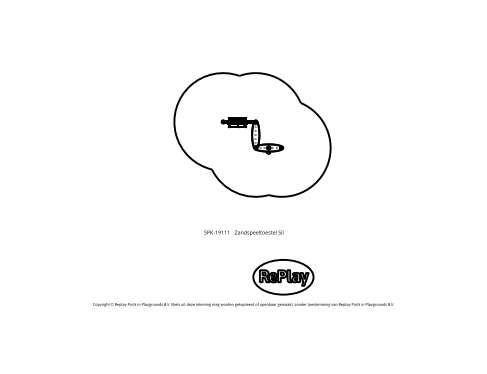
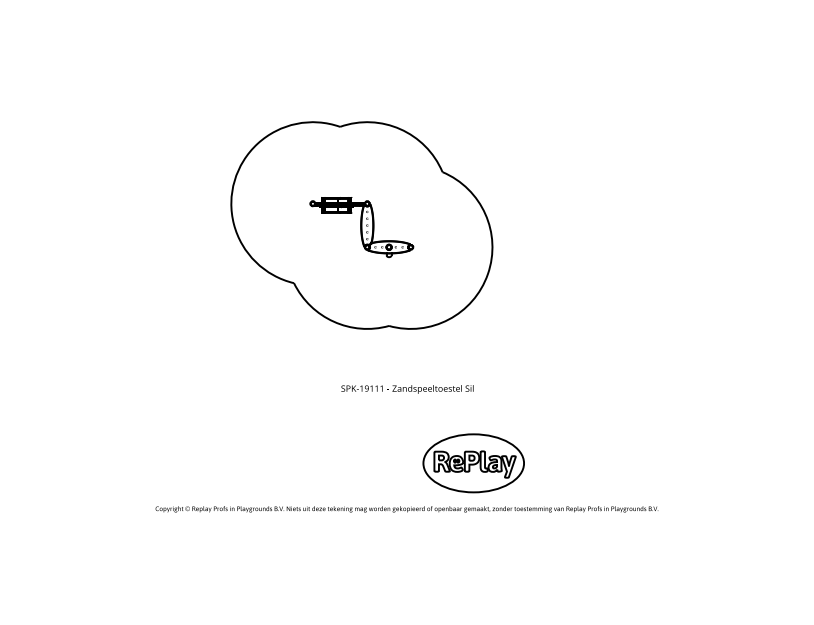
part: (252, 134) -> (361, 224), moved

